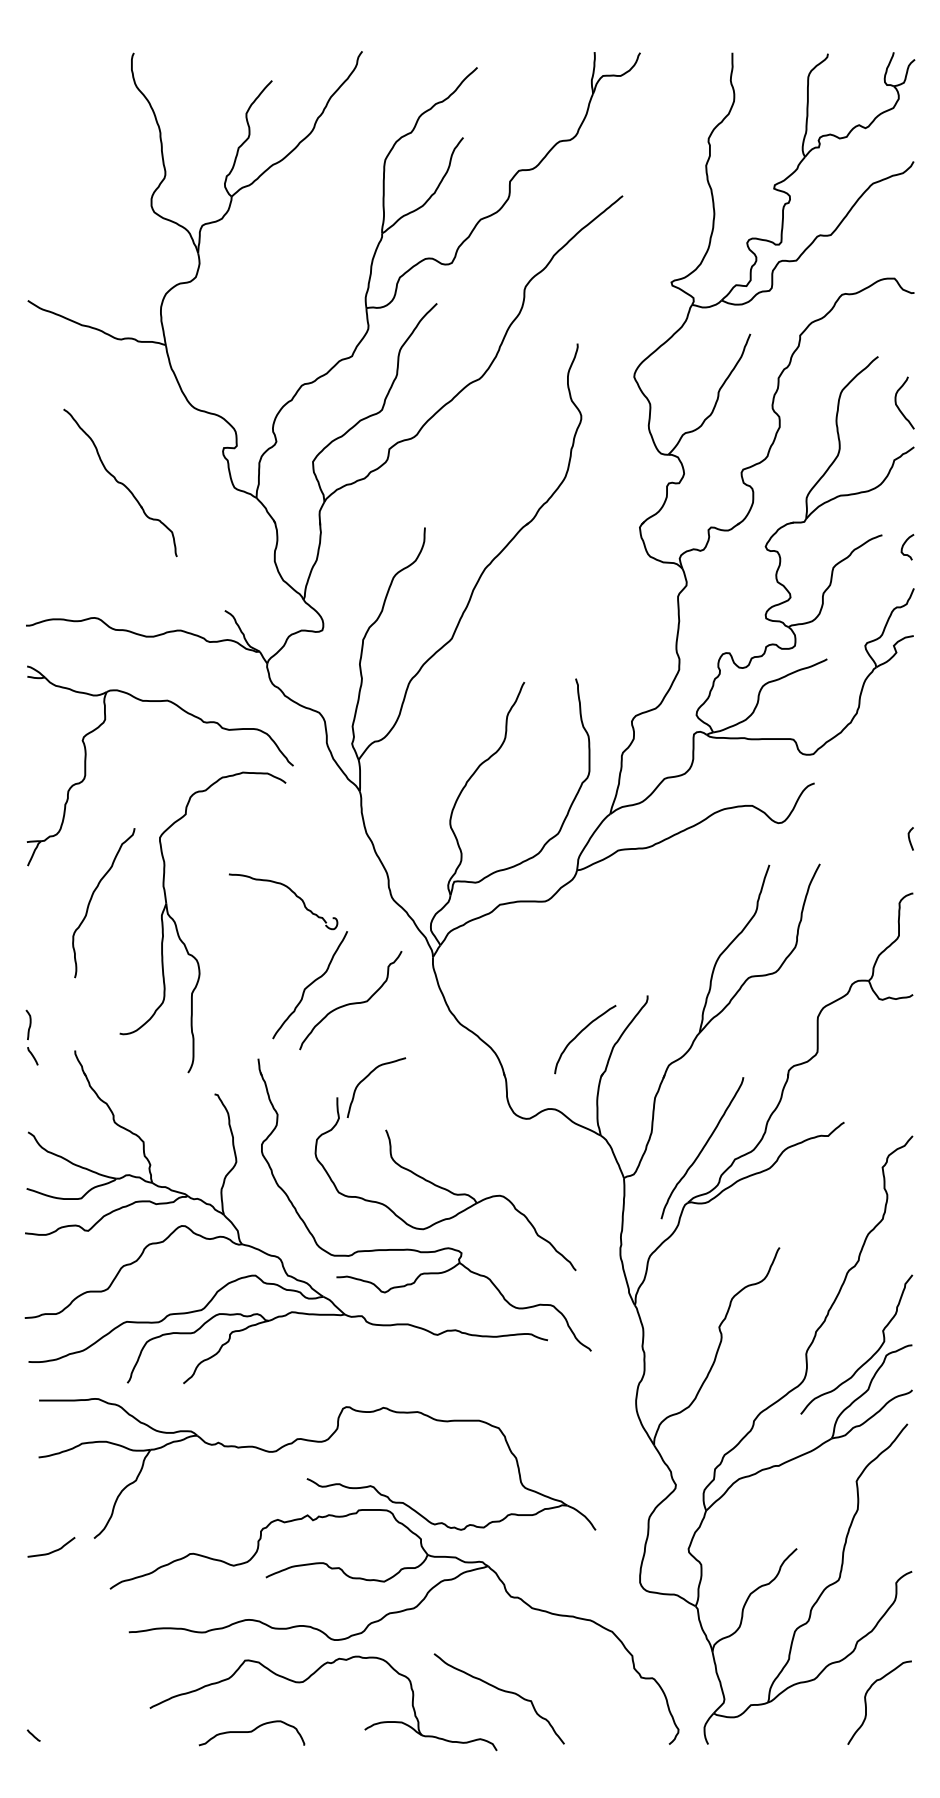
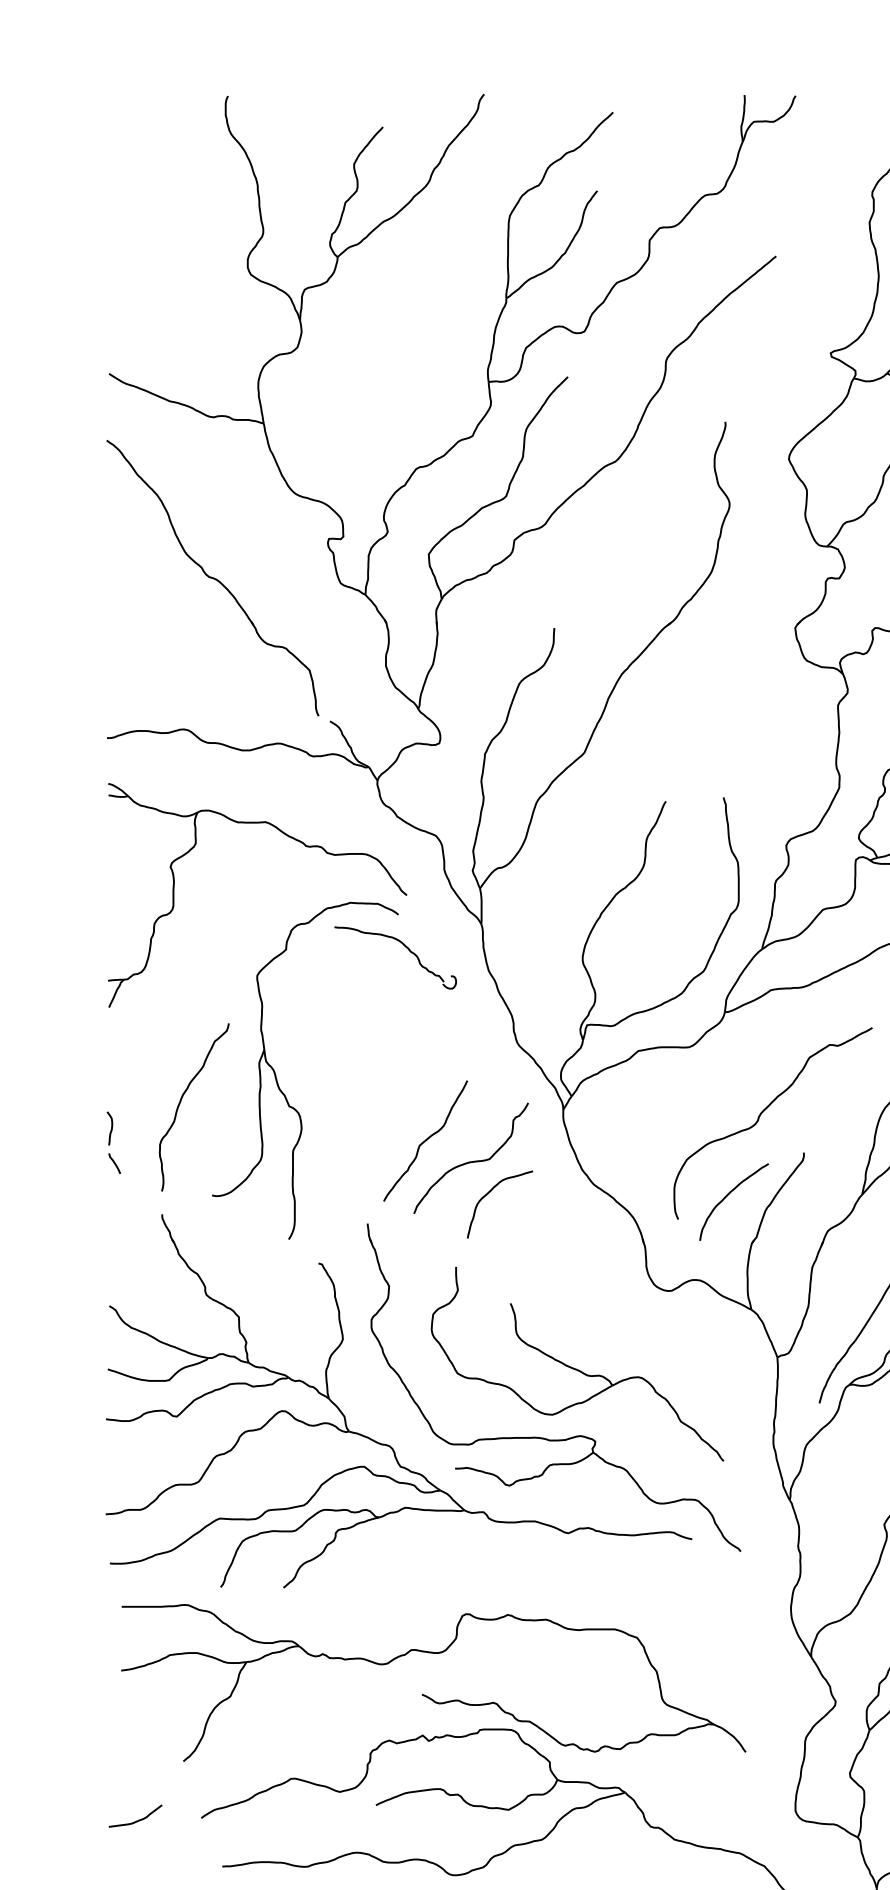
part: (120, 482) -> (212, 577), size x1.67
part: (292, 892) -> (405, 947), moved
curve: (92, 898) -> (181, 1102), moved
curve: (608, 964) -> (760, 1117), added
part: (31, 1037) -> (113, 1142), moved
curve: (367, 1077) -> (489, 1193), moved
curve: (53, 1550) -> (137, 1819), moved

